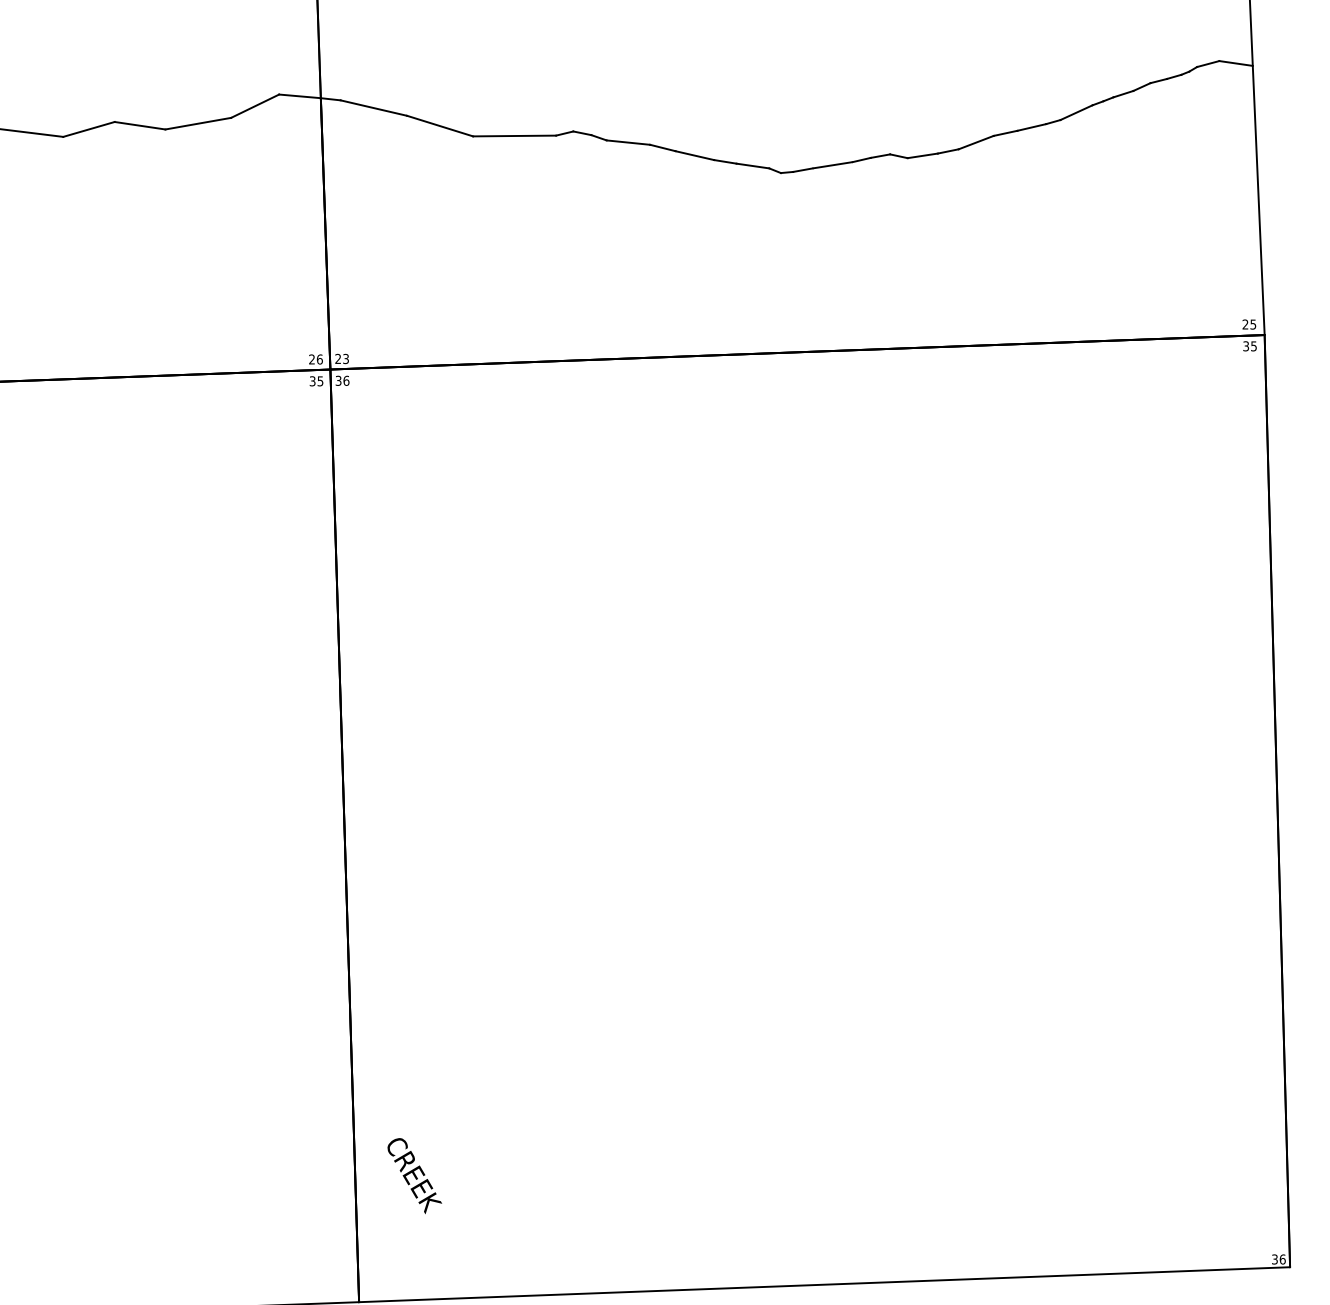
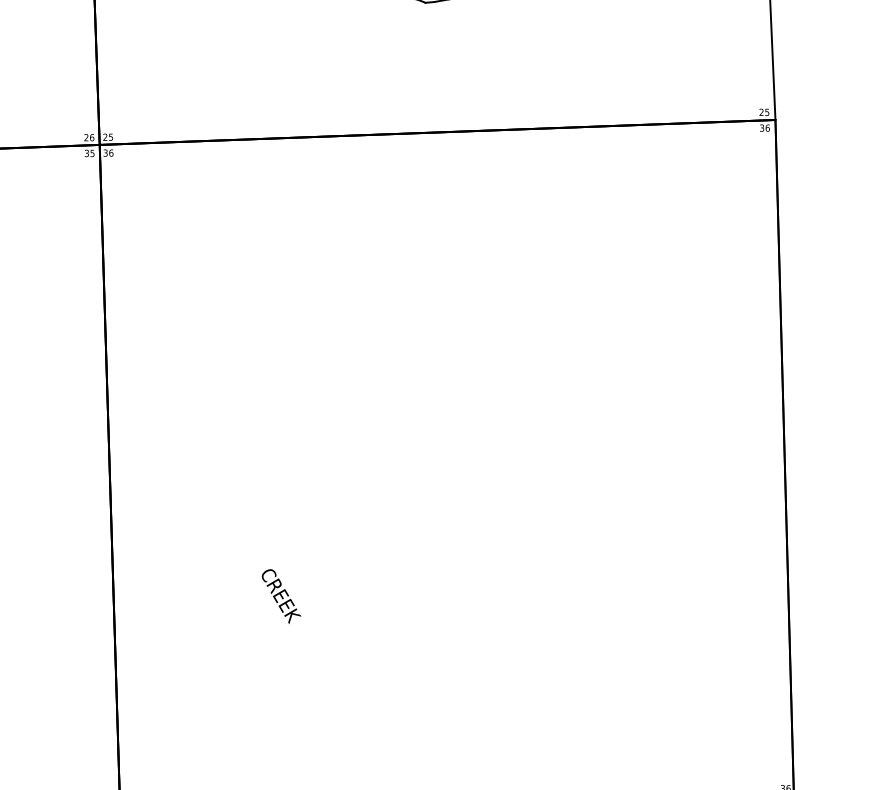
text: (1254, 346) -> (768, 128), 35 -> 36
text: (345, 357) -> (110, 136), 23 -> 25
text: (414, 1176) -> (281, 596), moved

